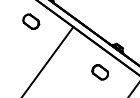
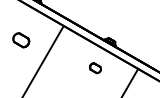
part: (31, 21) -> (21, 40), moved
part: (100, 72) -> (95, 68), size x0.7

